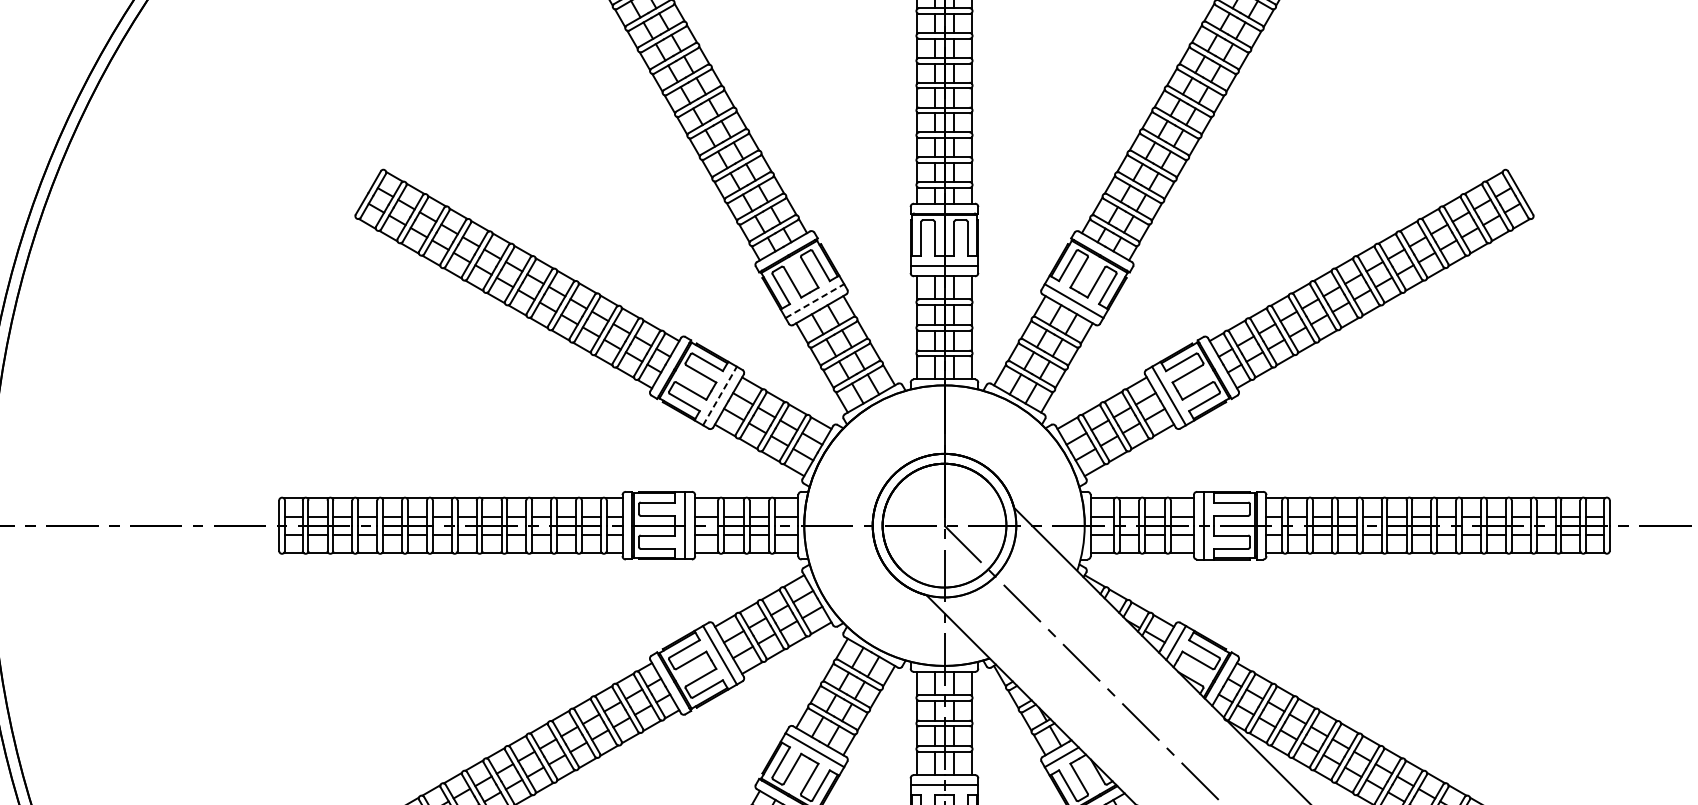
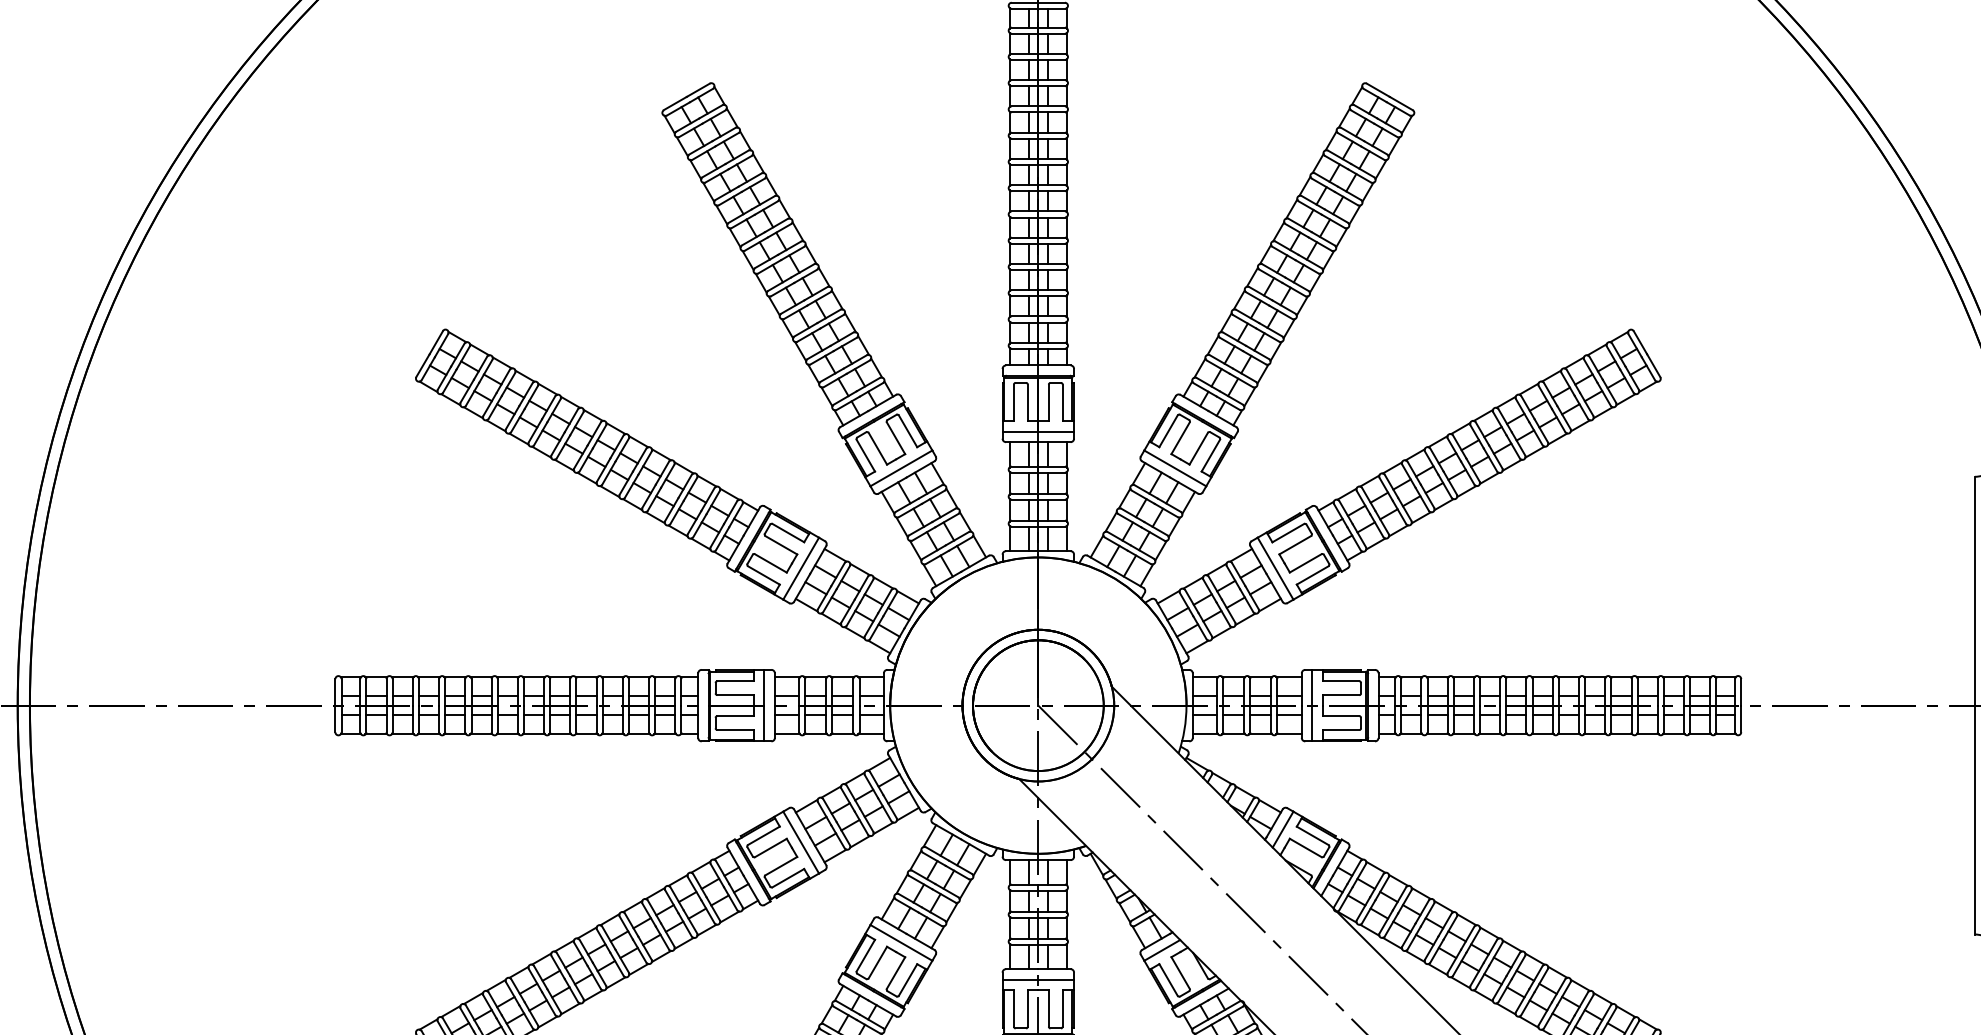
line: (814, 301) -> (901, 468), dashed -> solid
line: (720, 395) -> (801, 568), dashed -> solid

